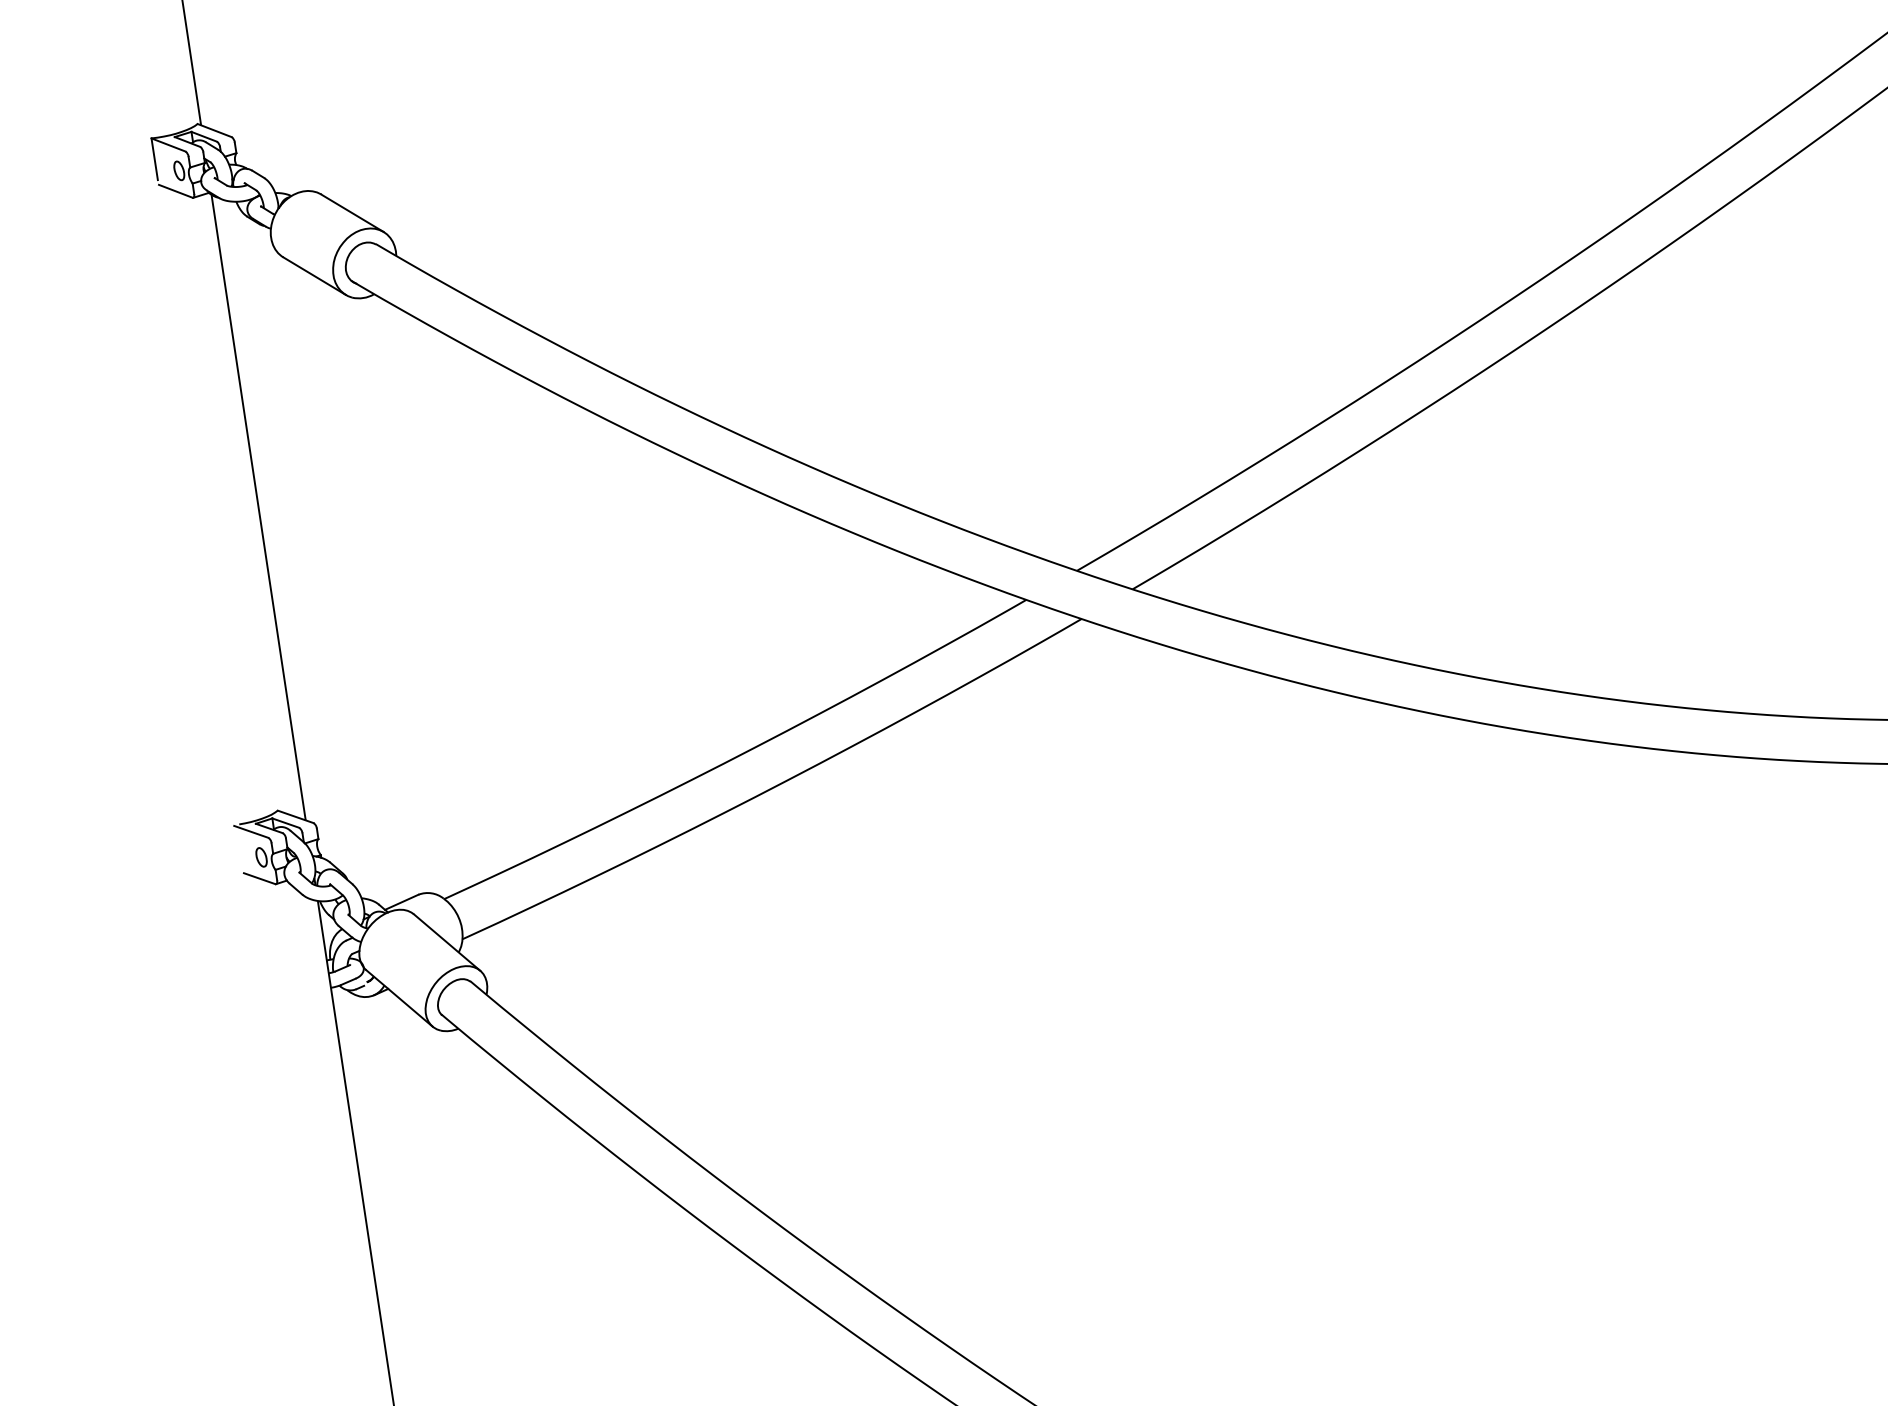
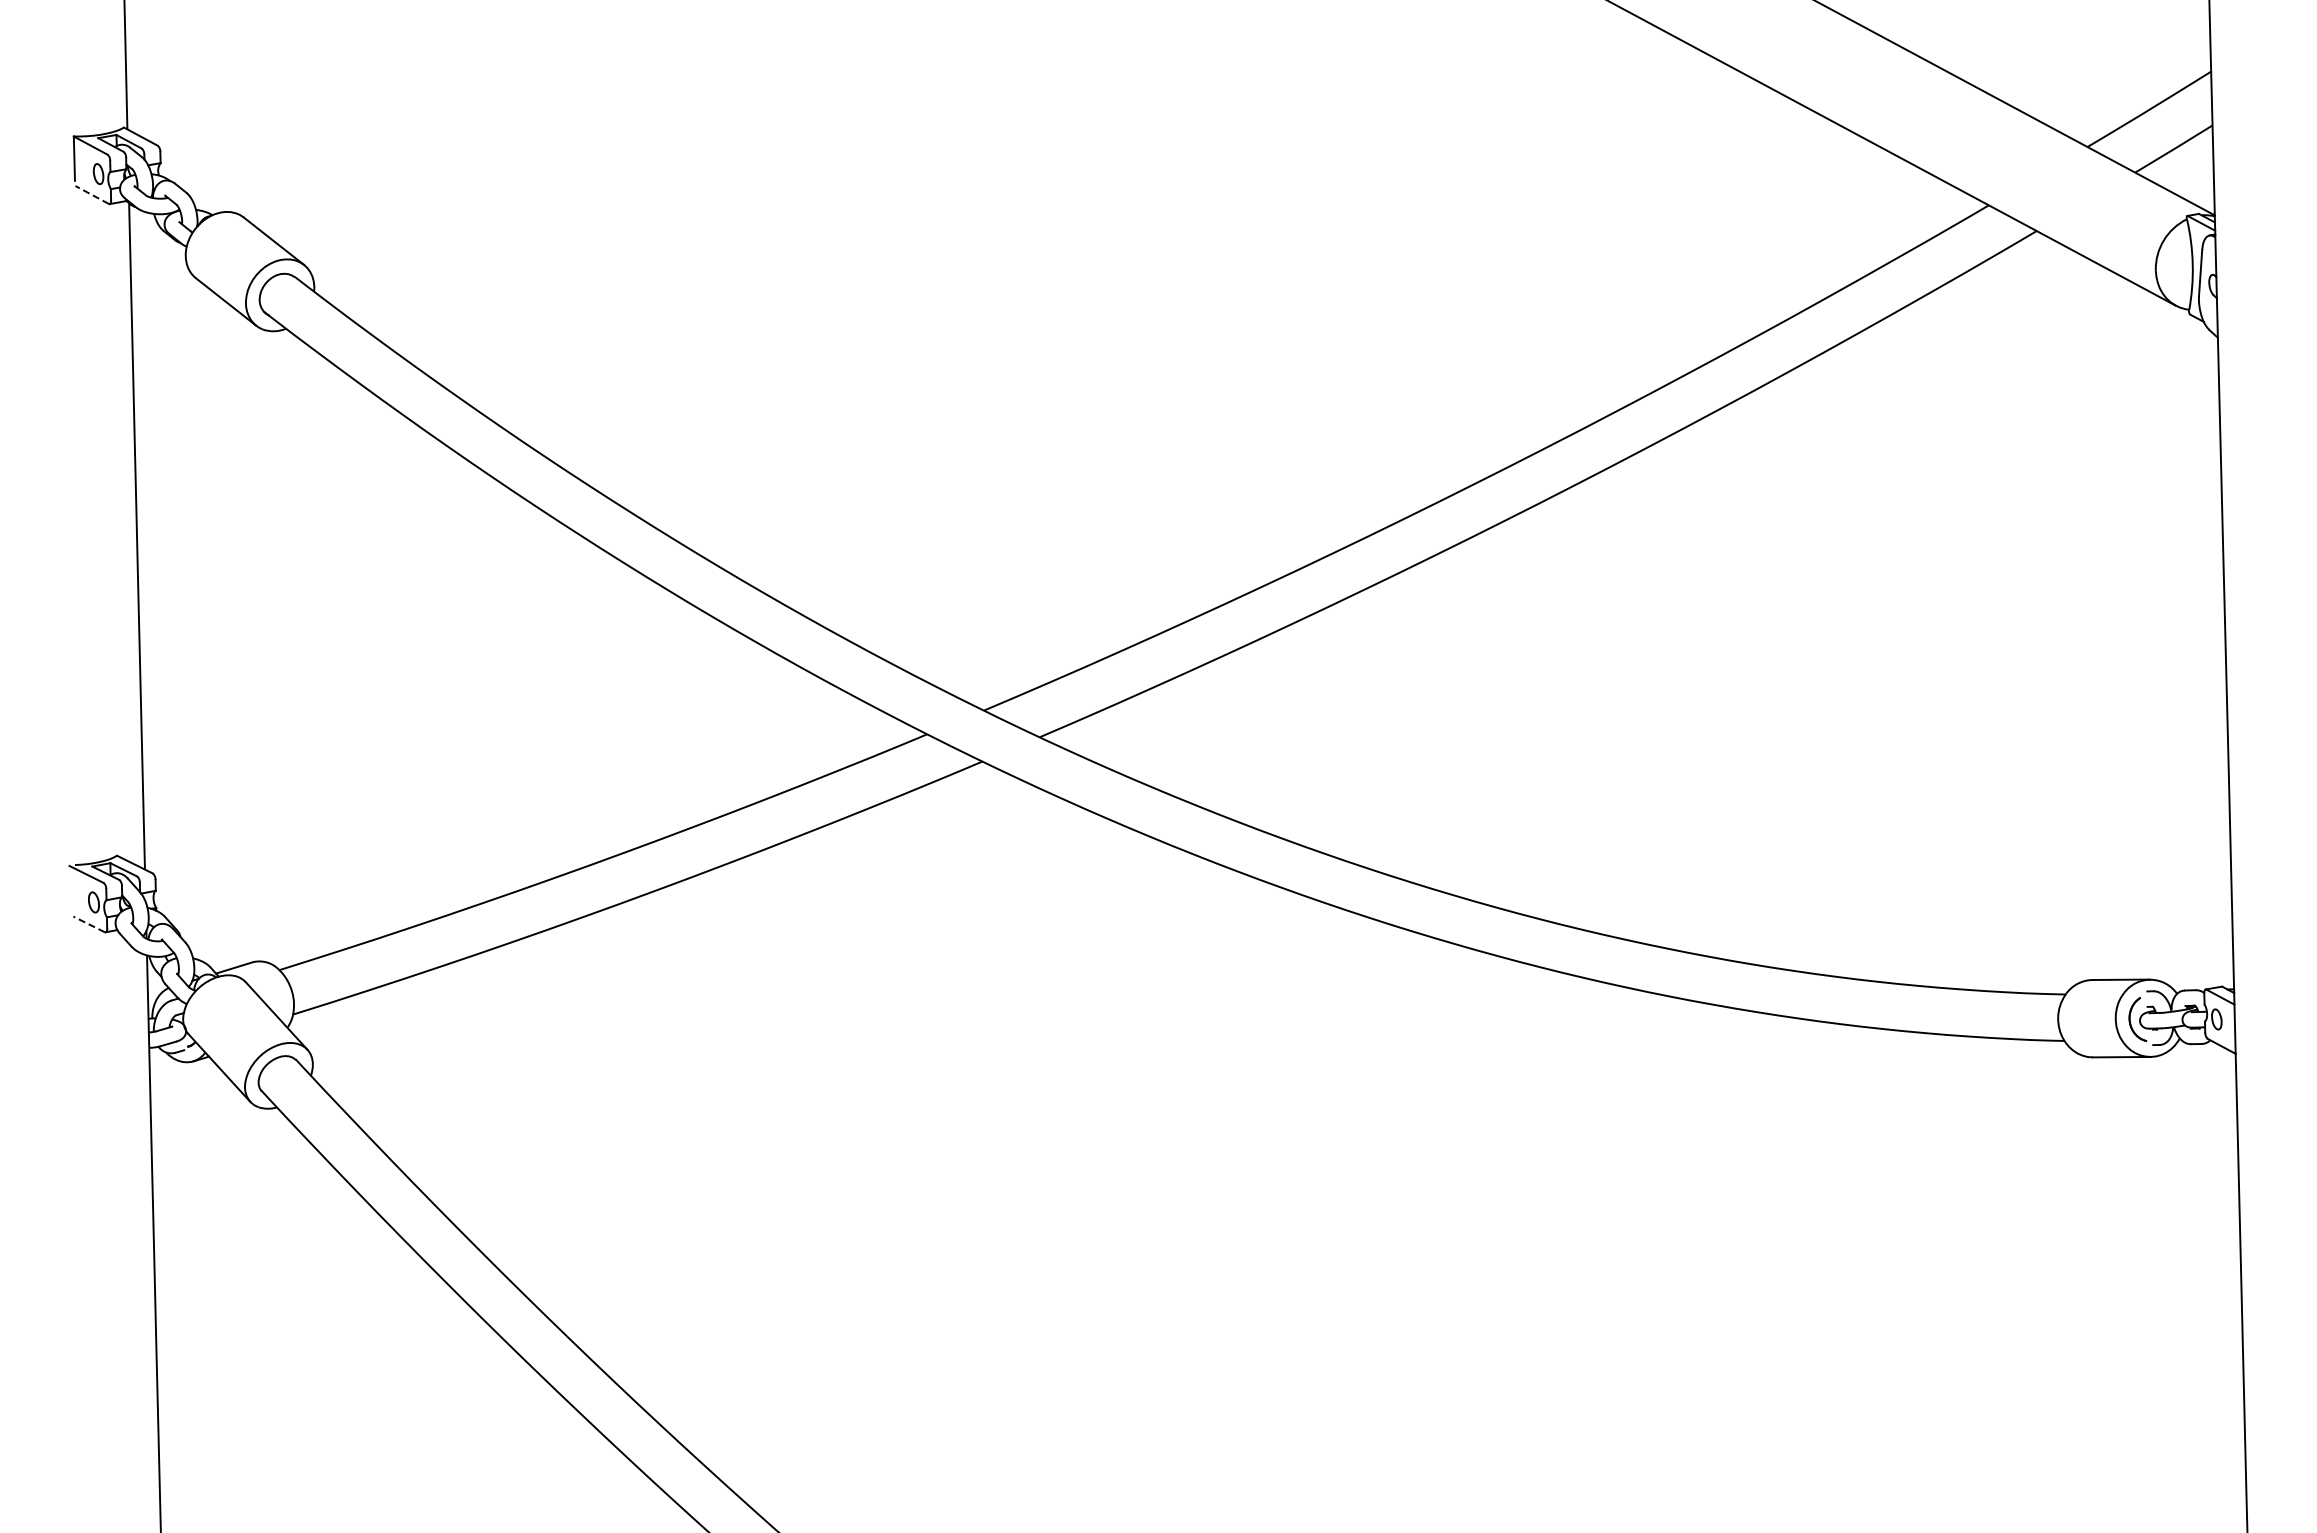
line: (175, 190) -> (92, 194), solid -> dashed
line: (260, 878) -> (89, 924), solid -> dashed

